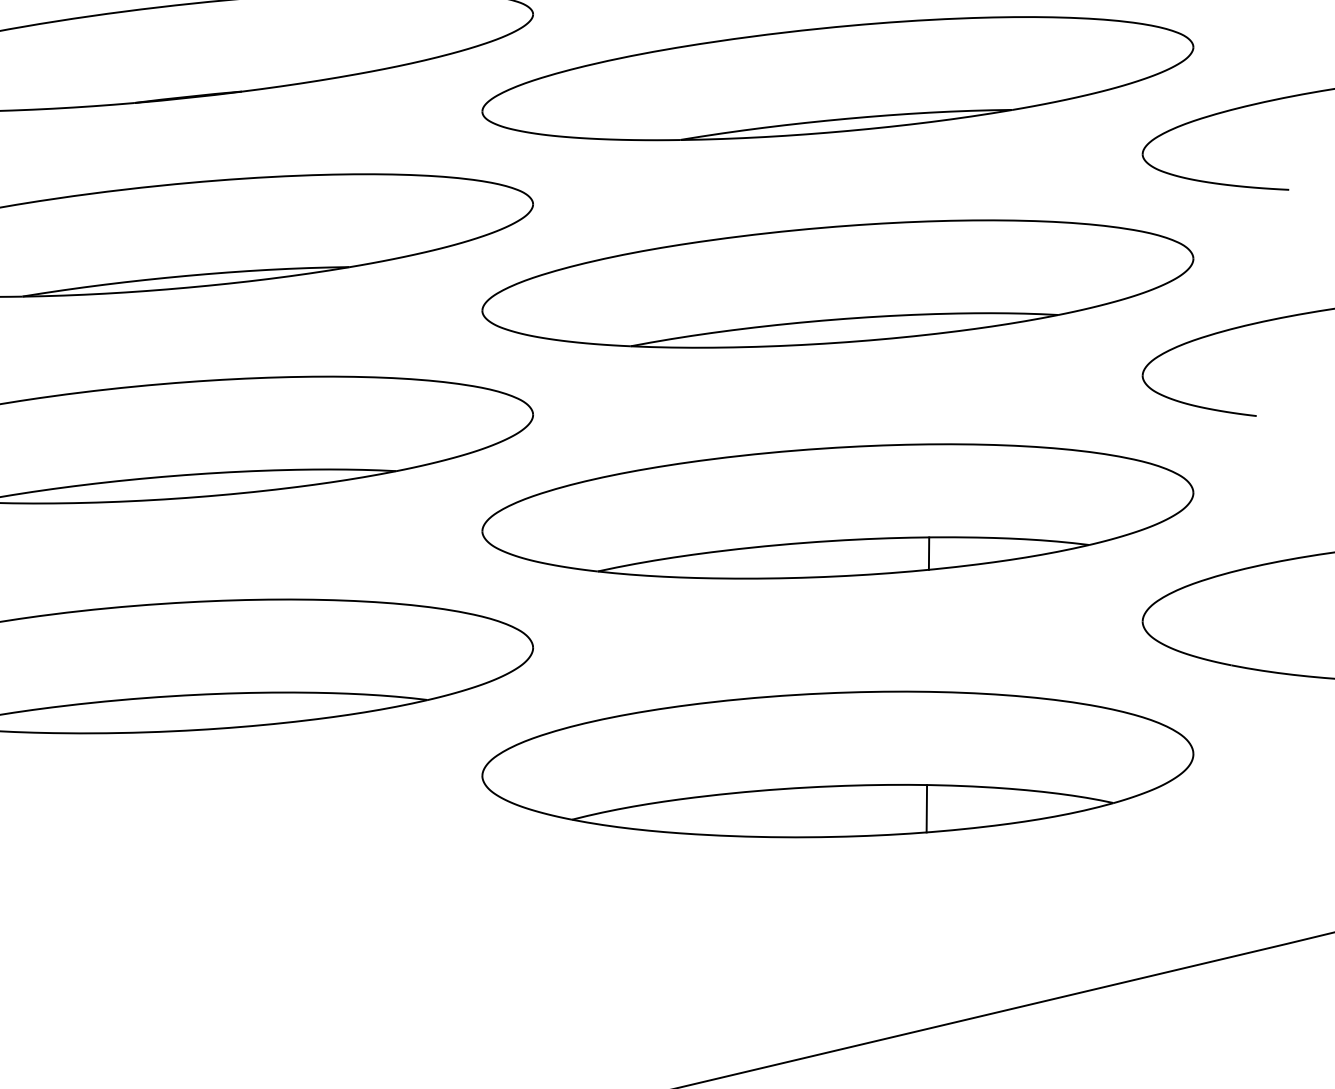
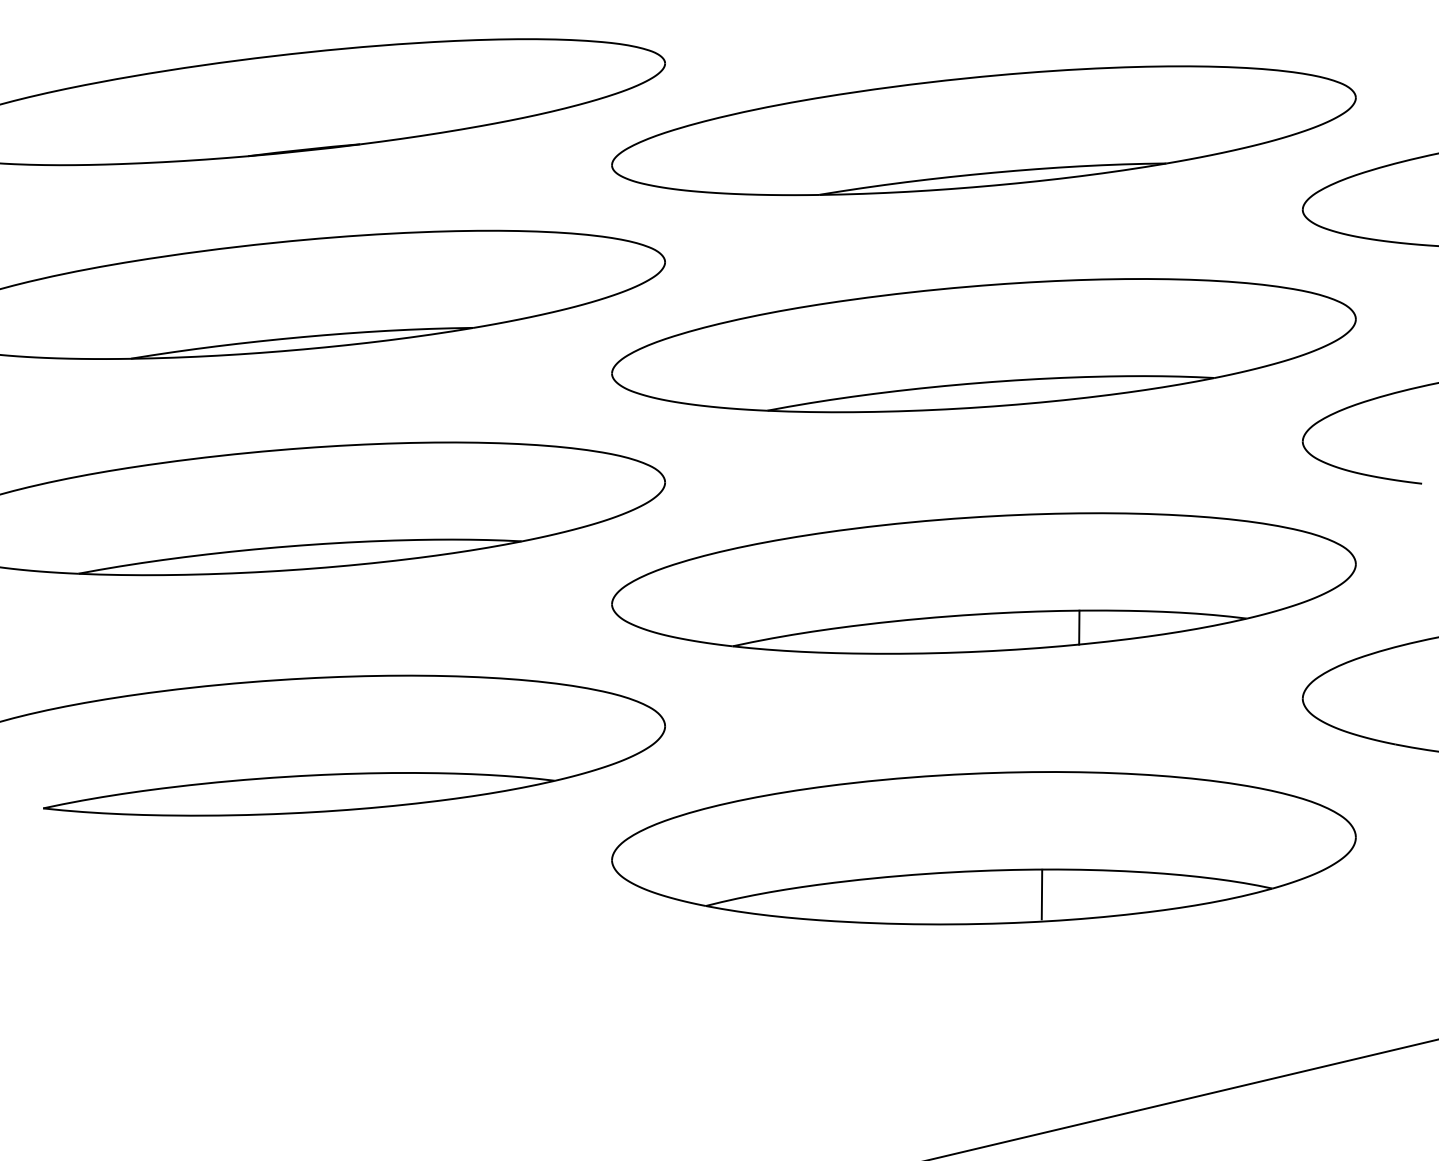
line: (926, 808) -> (1041, 894), moved

